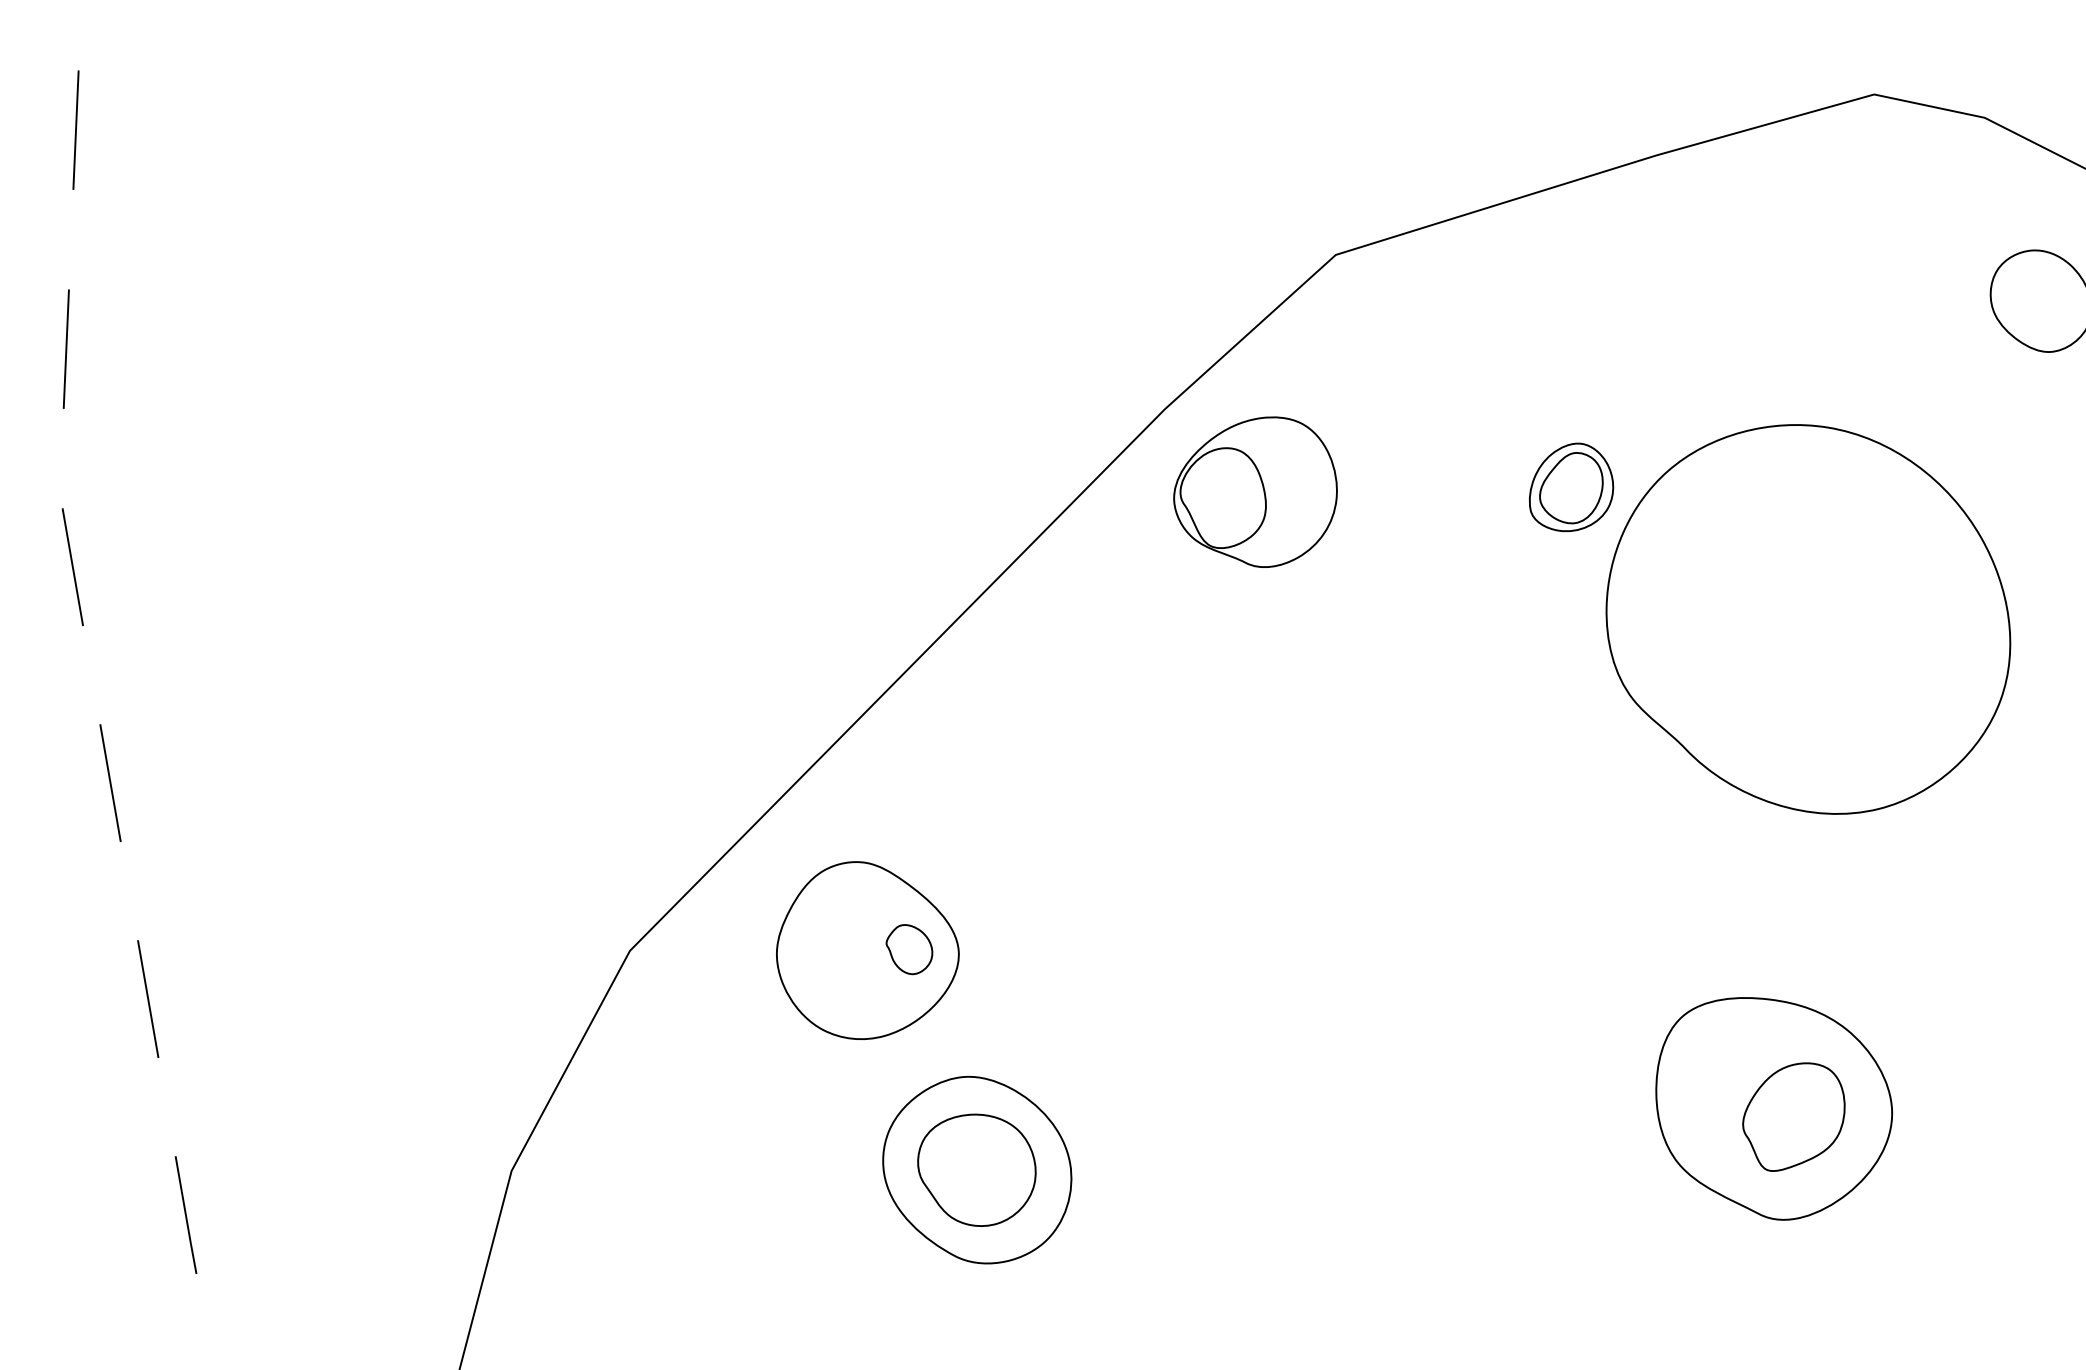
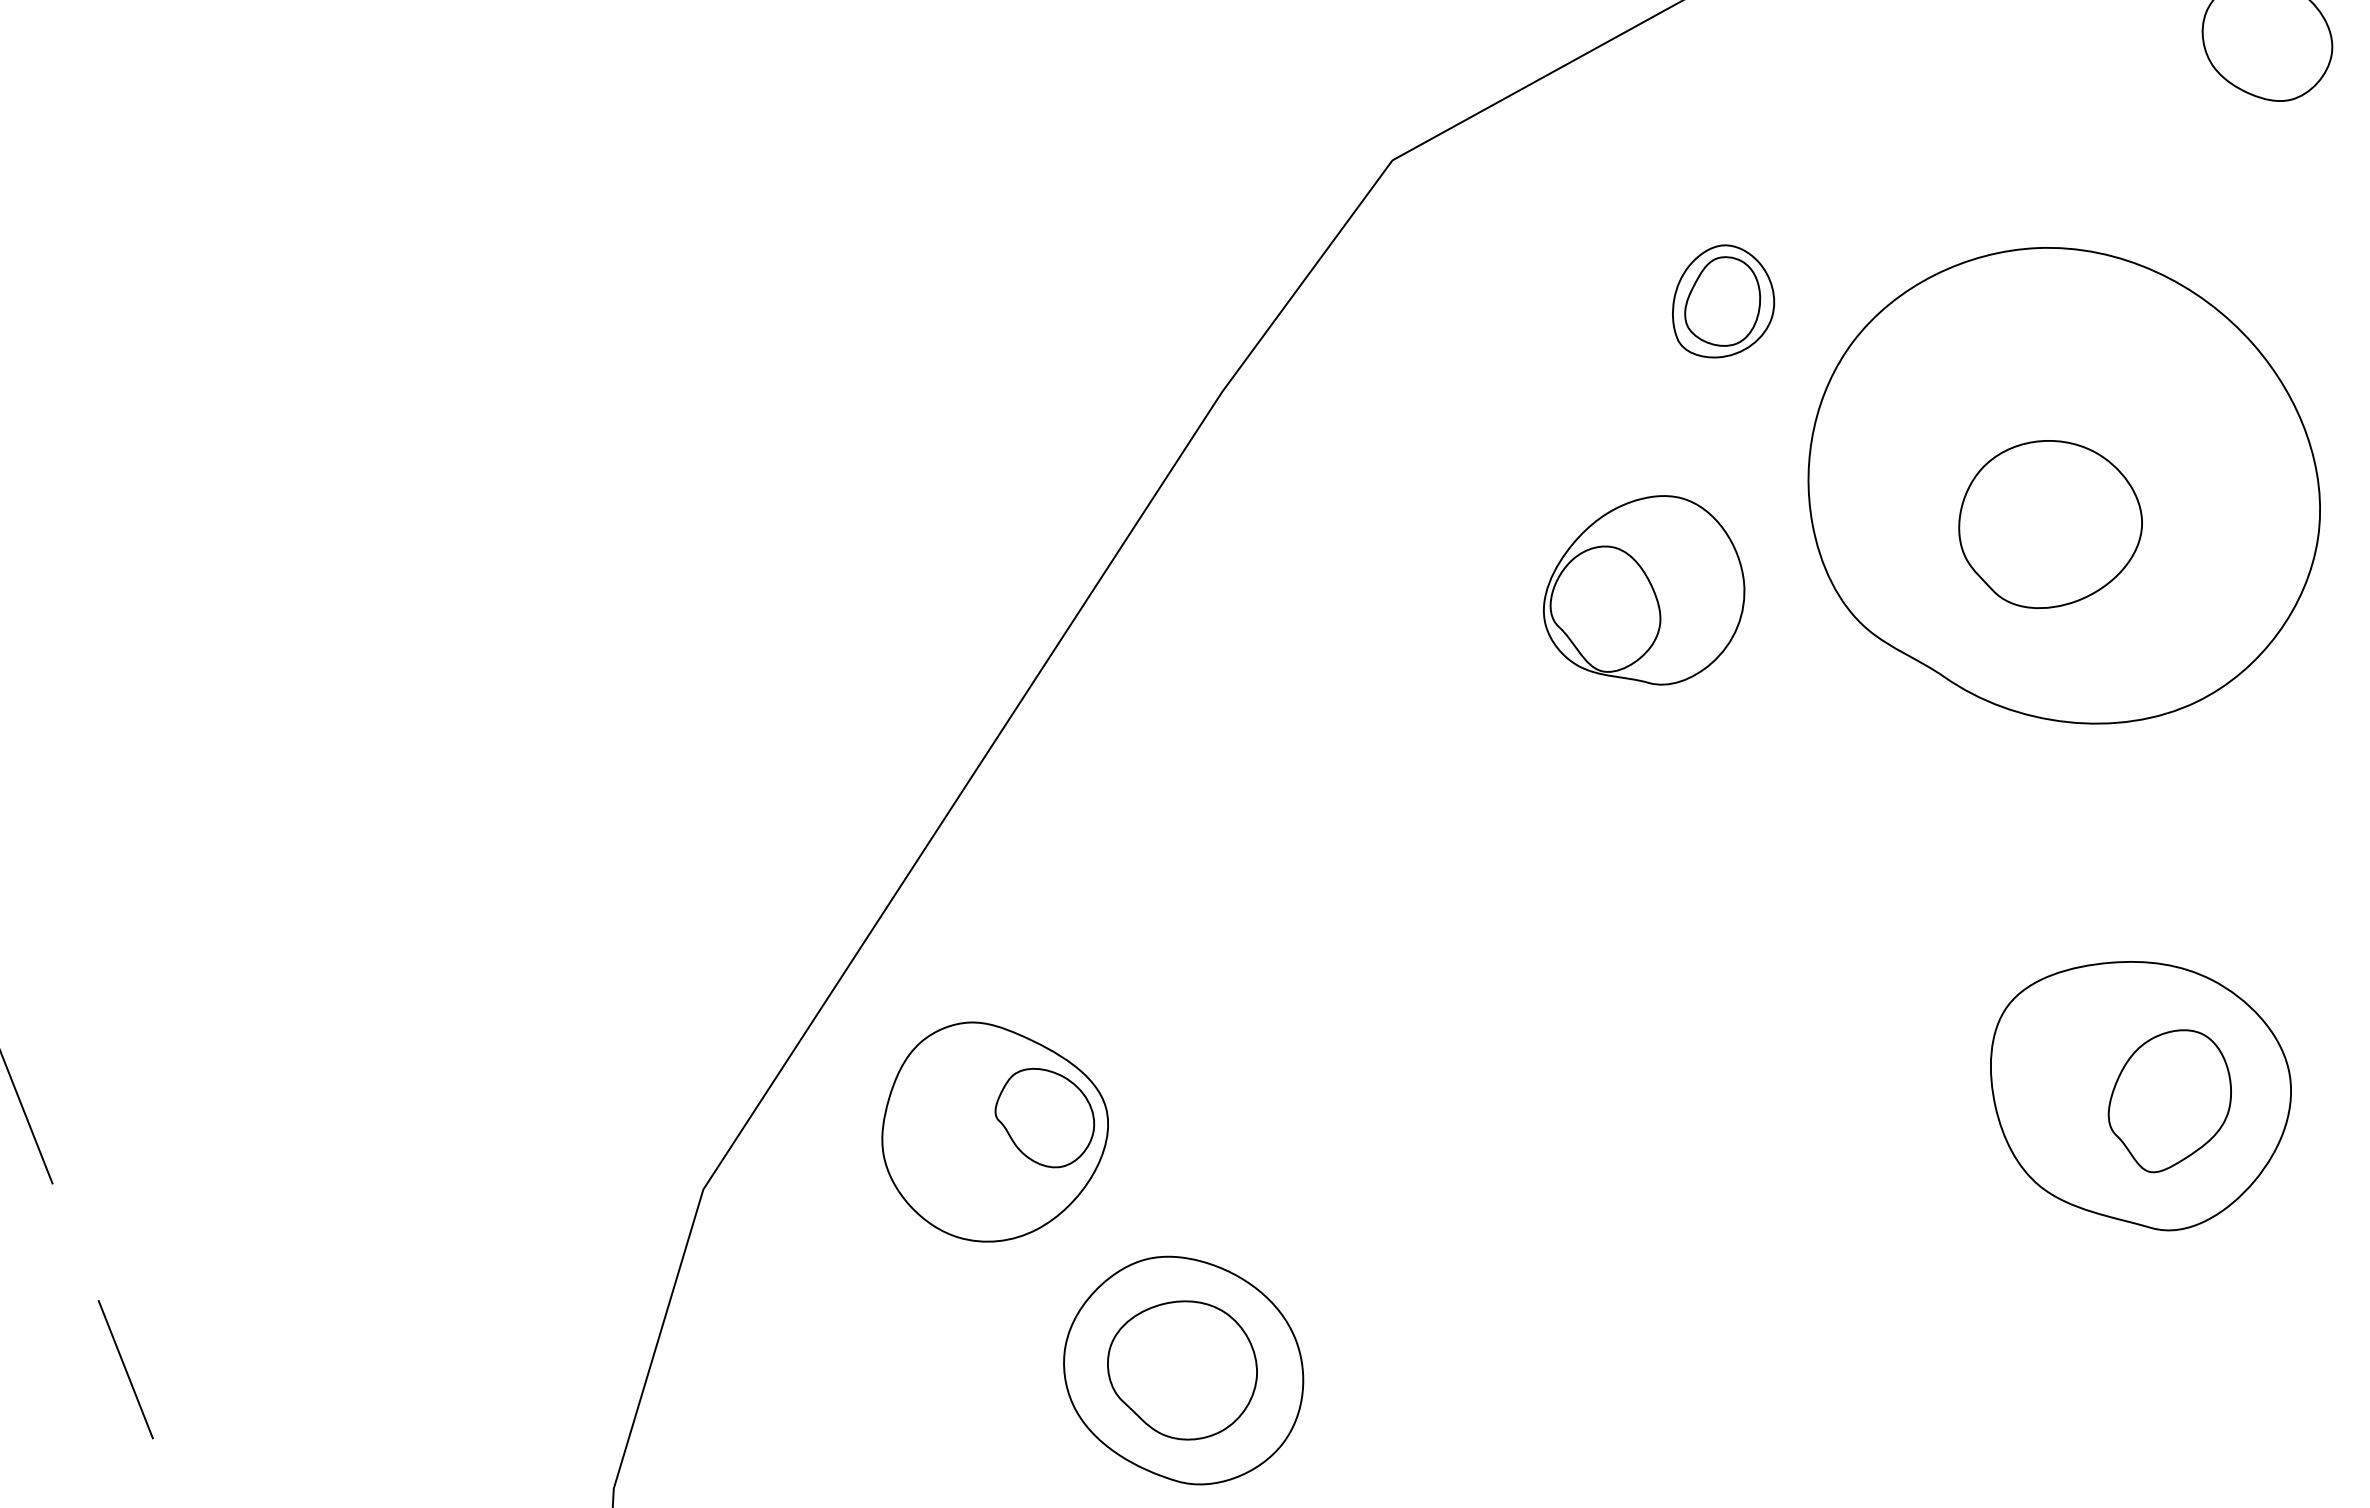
part: (1571, 487) -> (1722, 301), moved
part: (1255, 491) -> (1642, 593), moved
part: (1792, 644) -> (2049, 522), added
part: (909, 949) -> (1045, 1117), size x1.67

